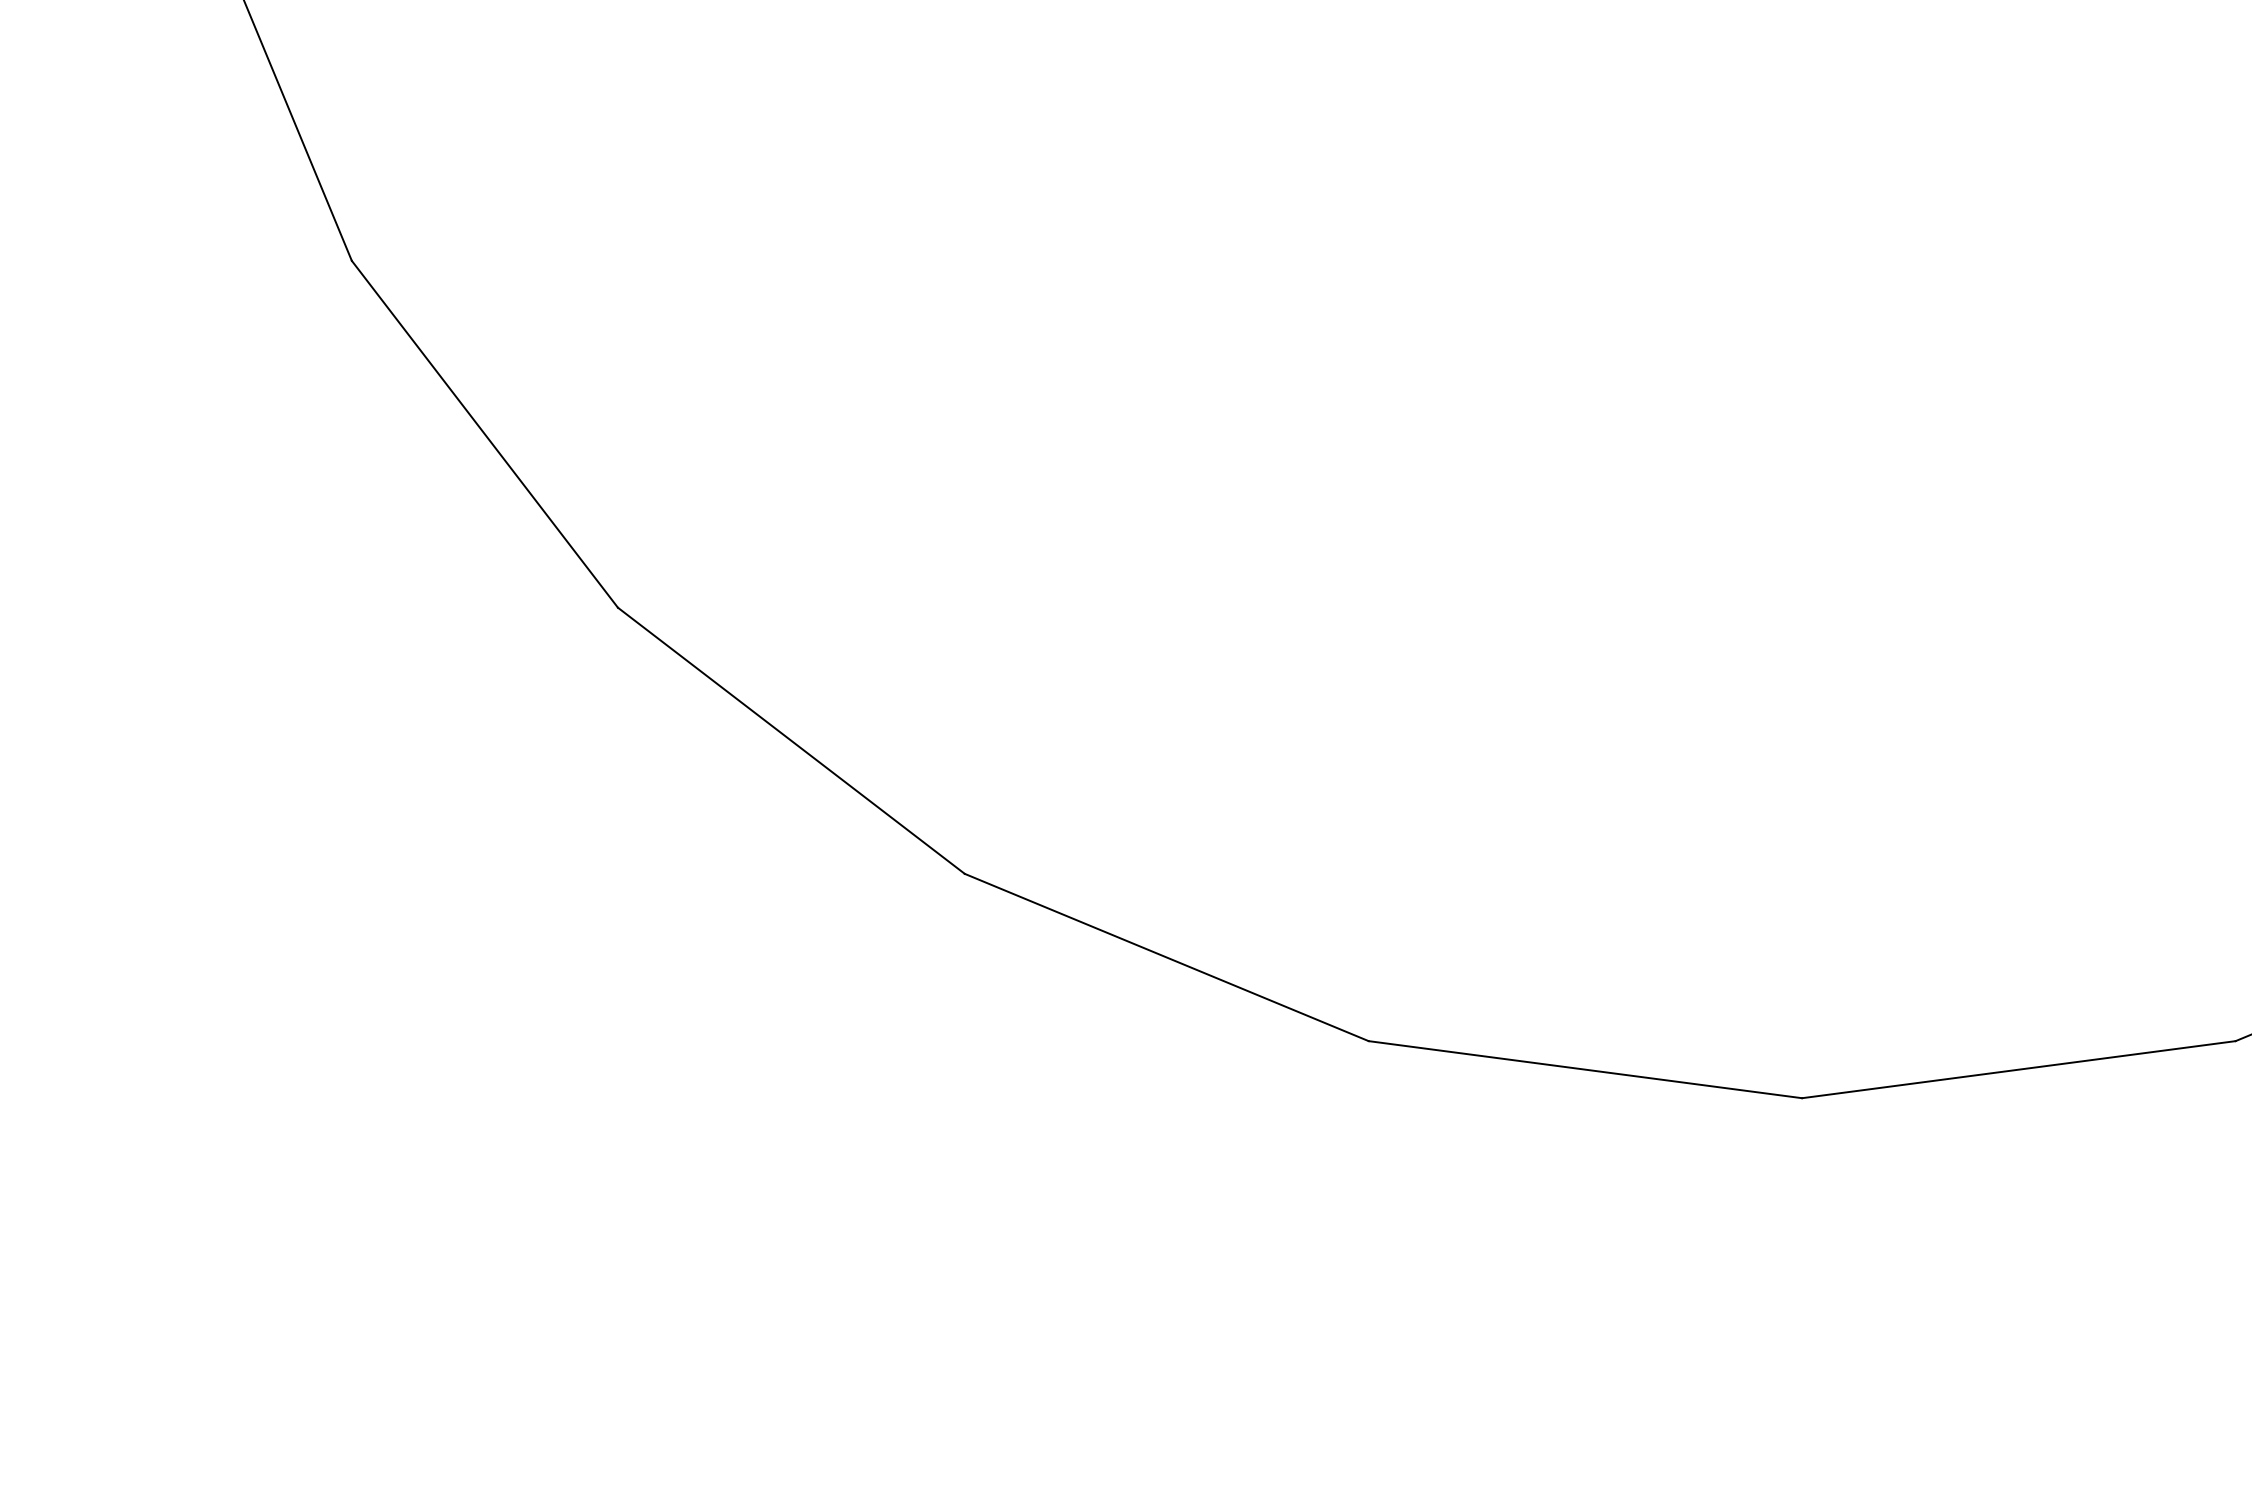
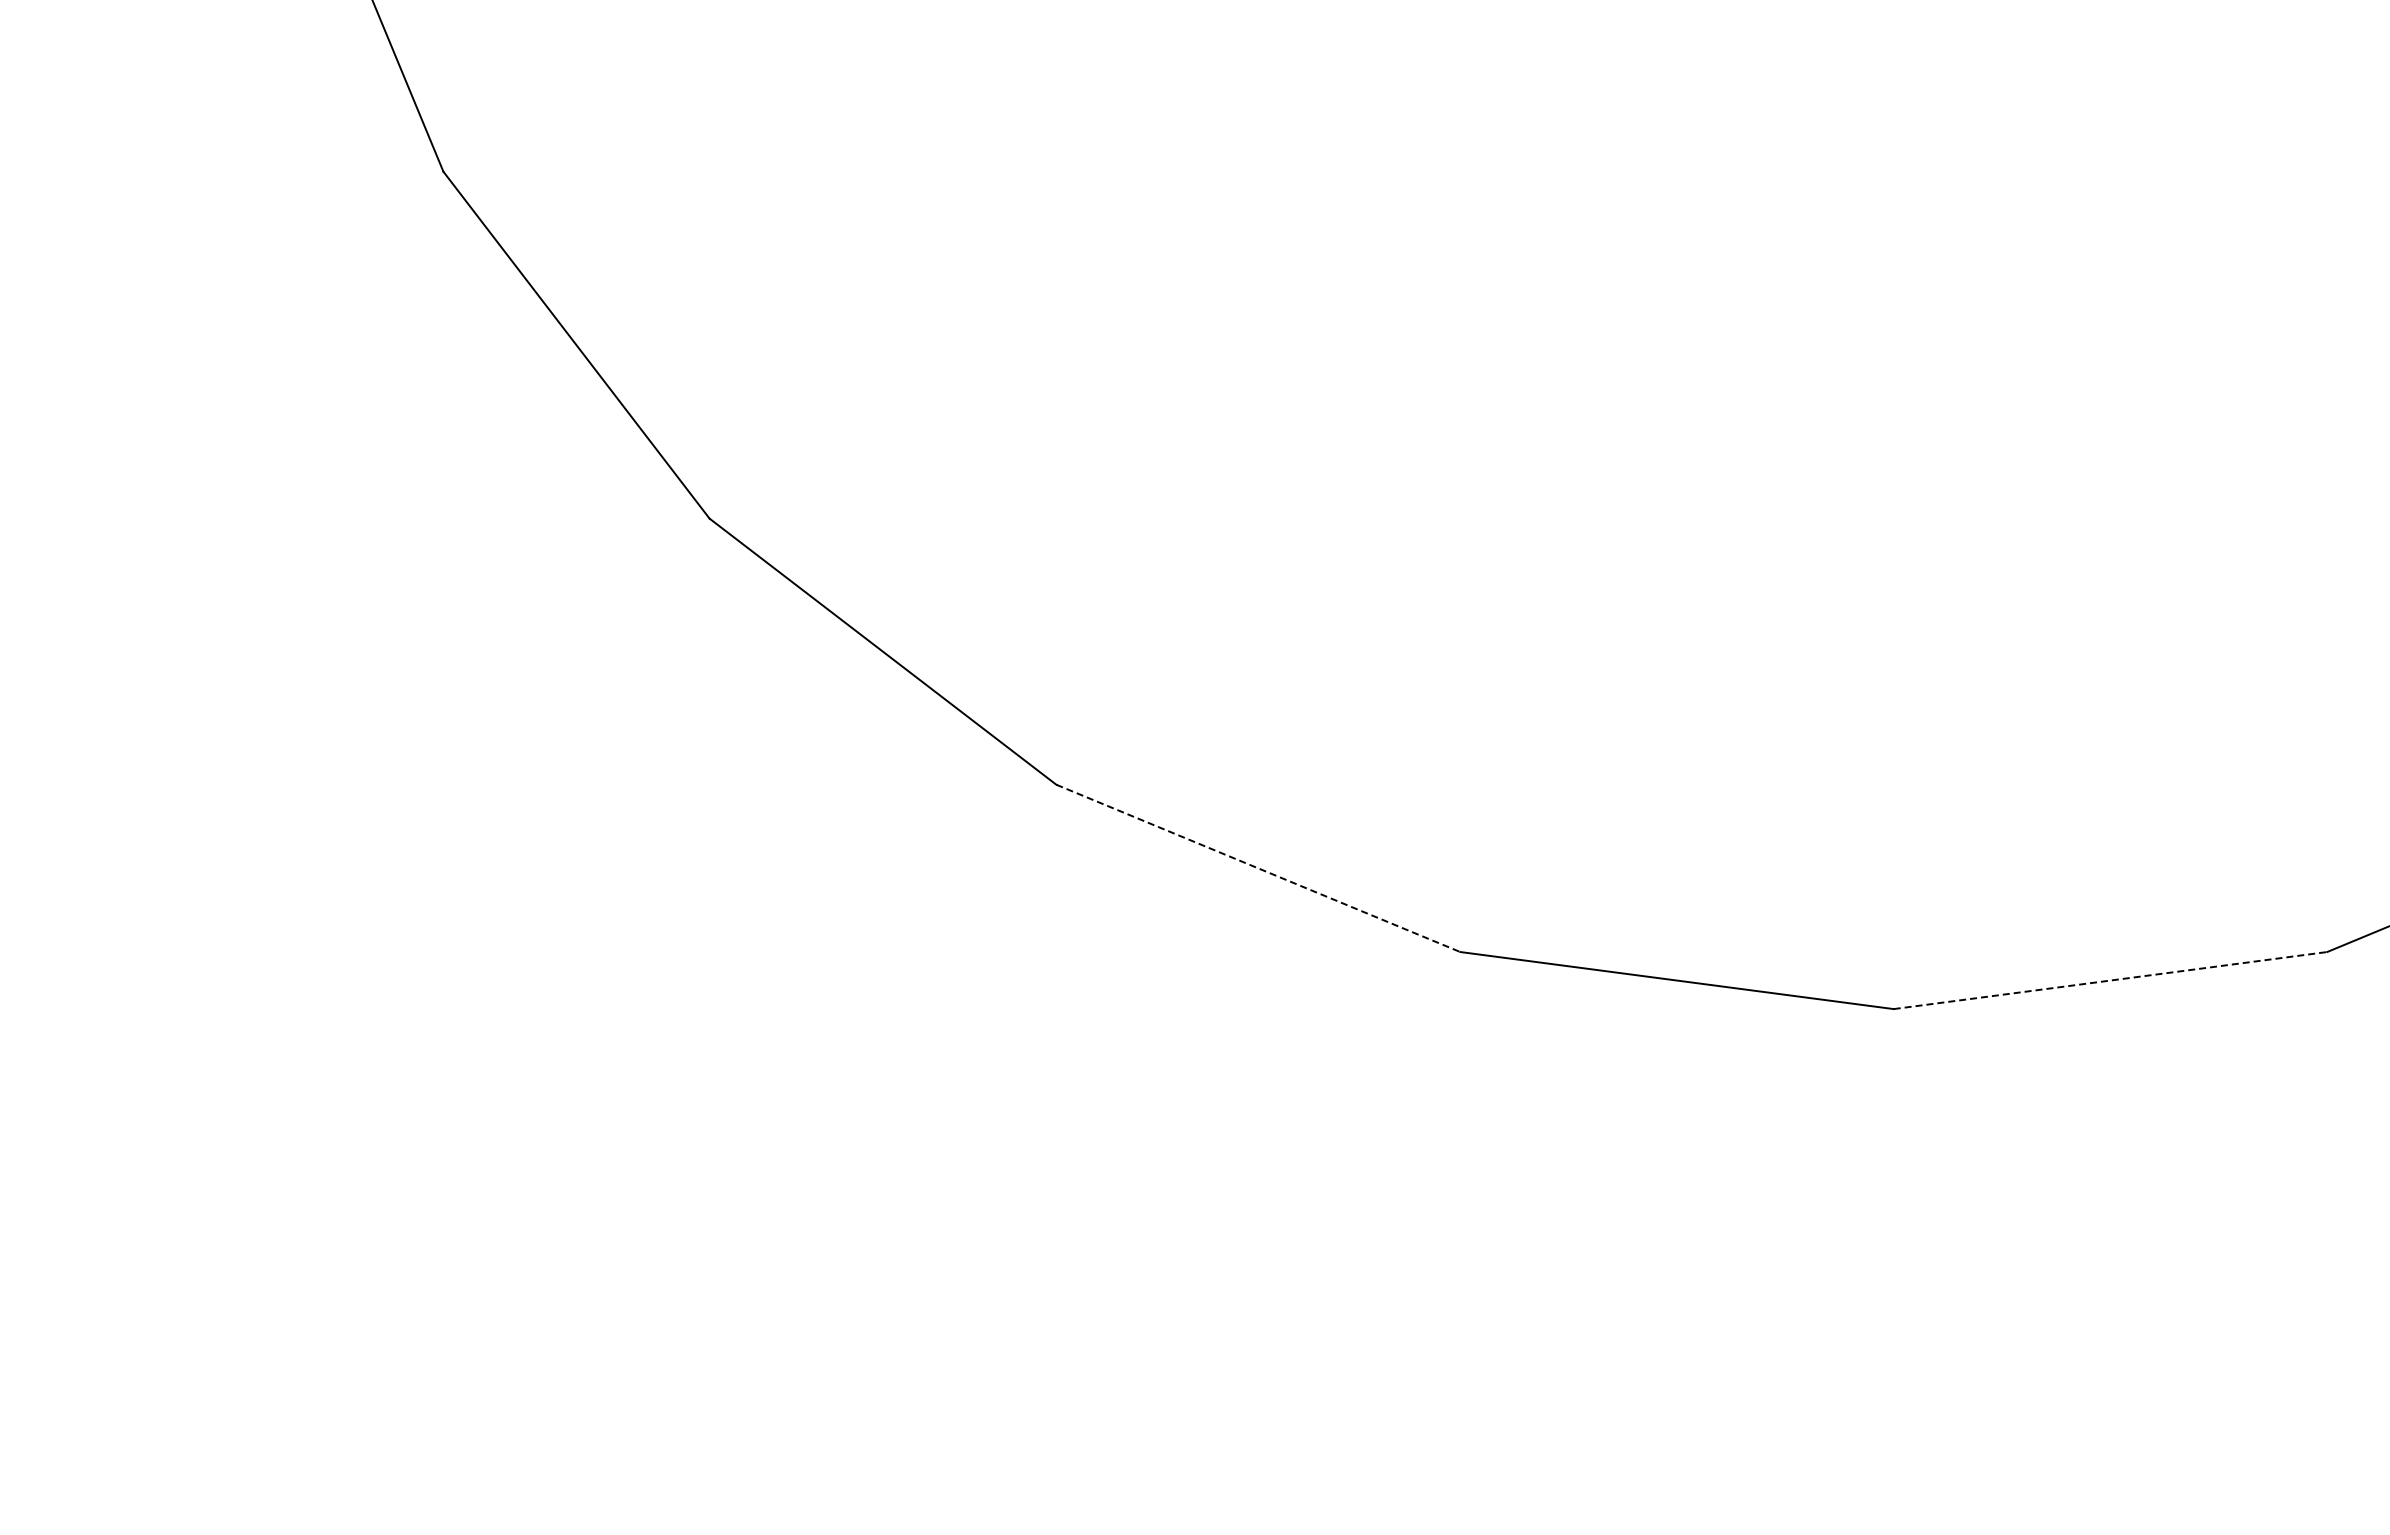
line: (1166, 957) -> (1258, 868), solid -> dashed
line: (2018, 1069) -> (2110, 980), solid -> dashed

